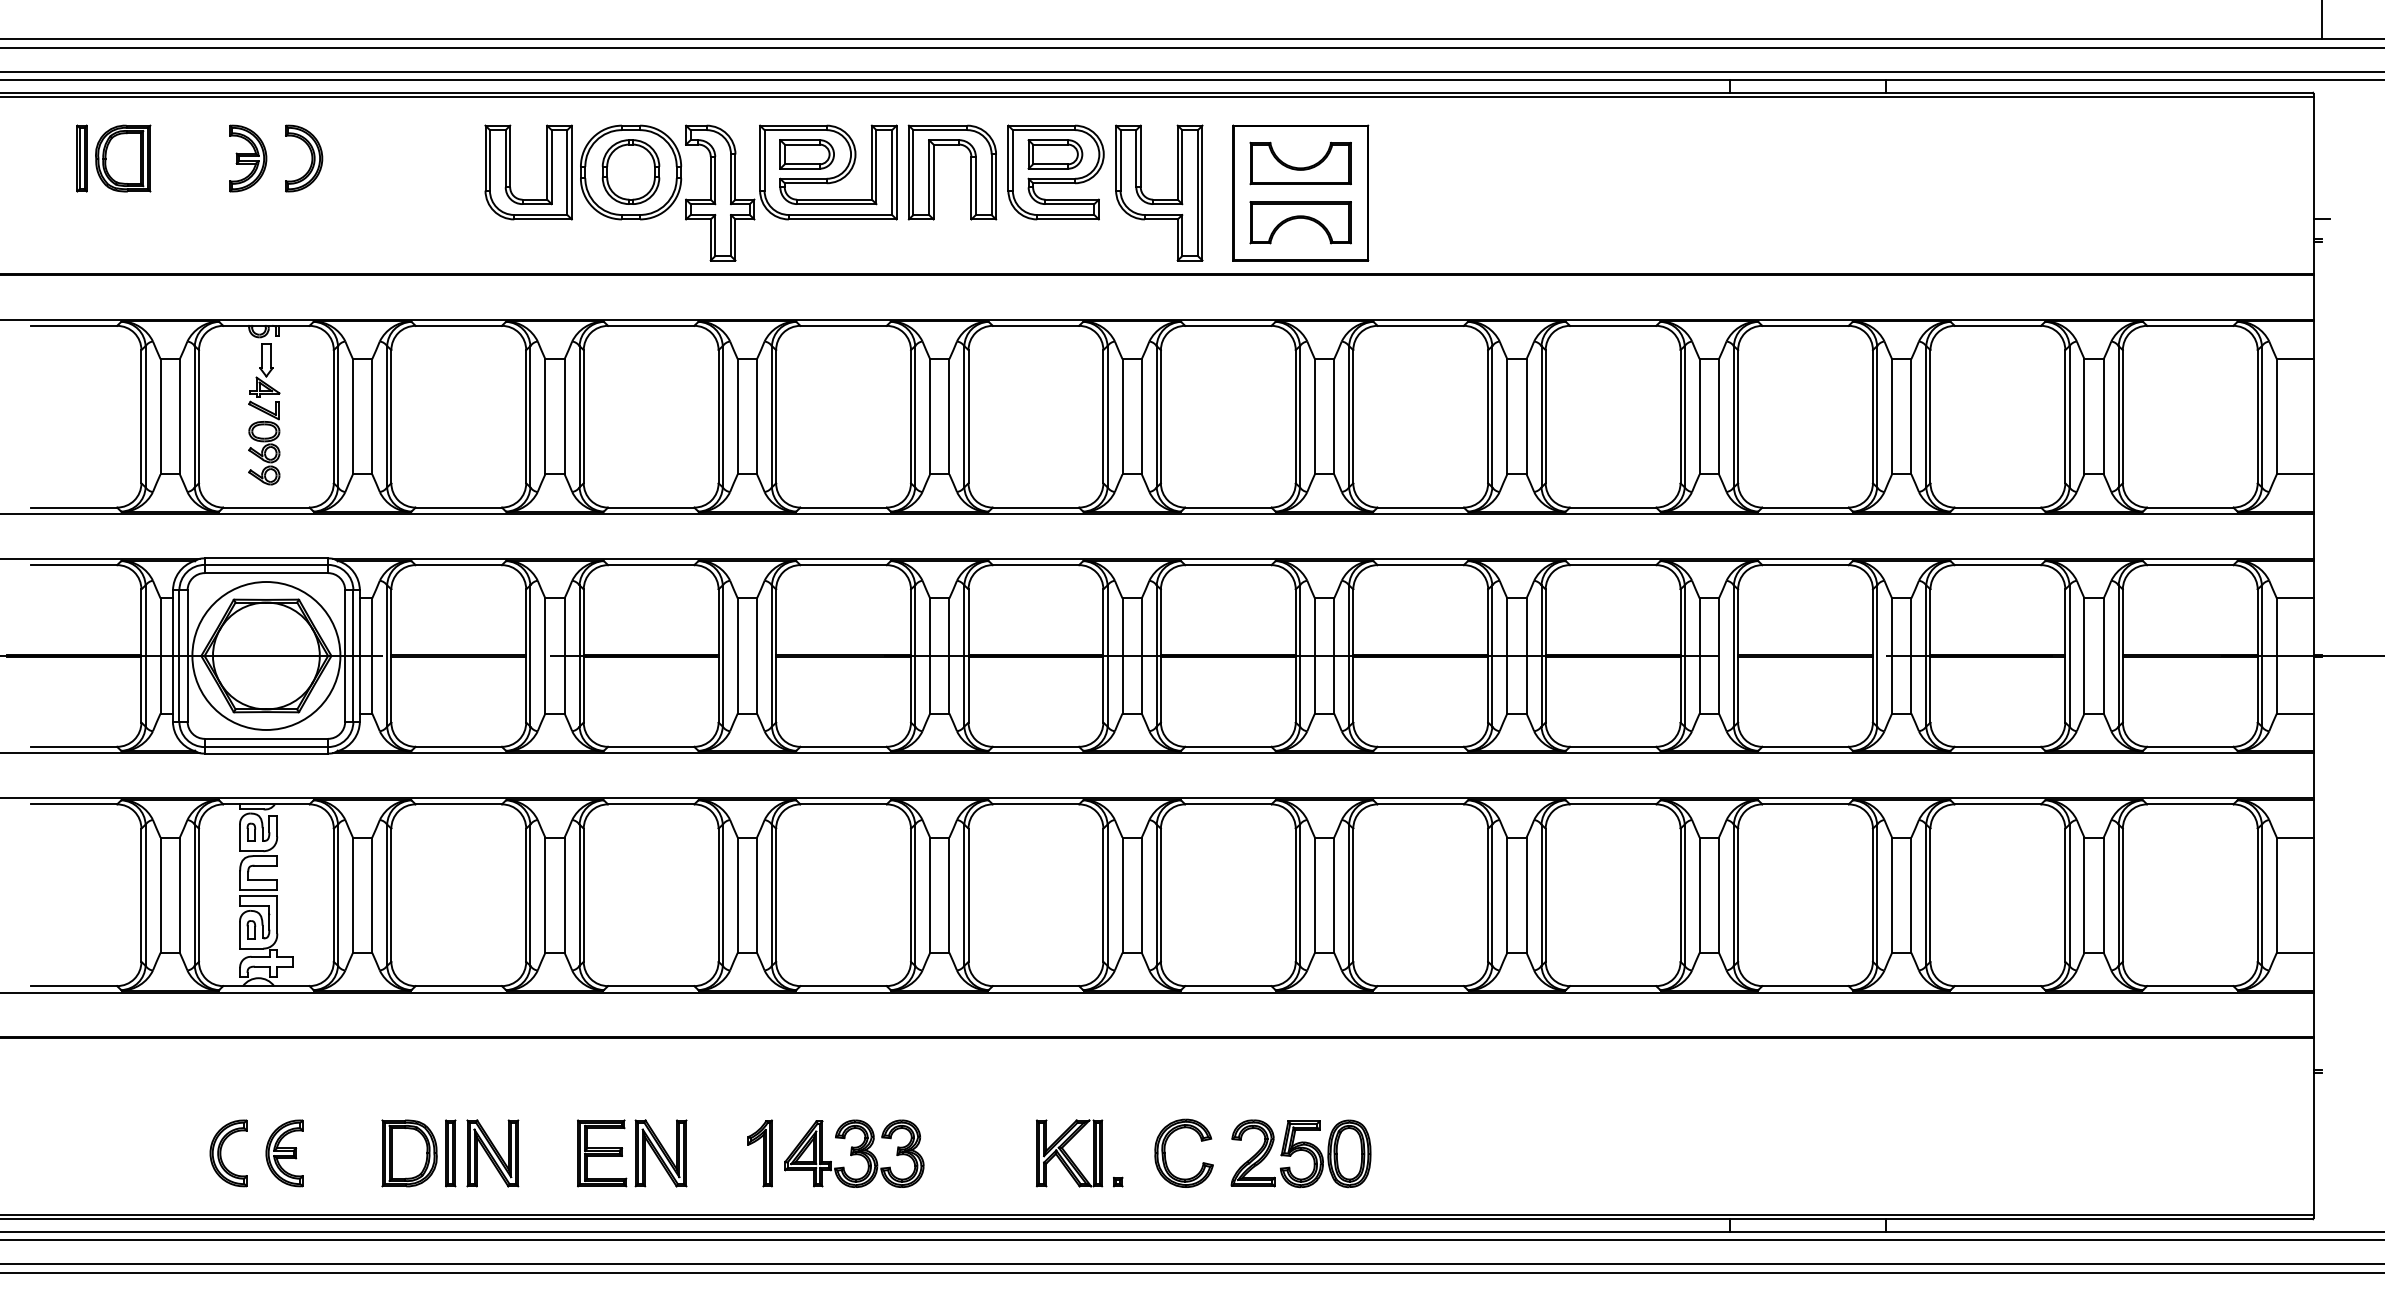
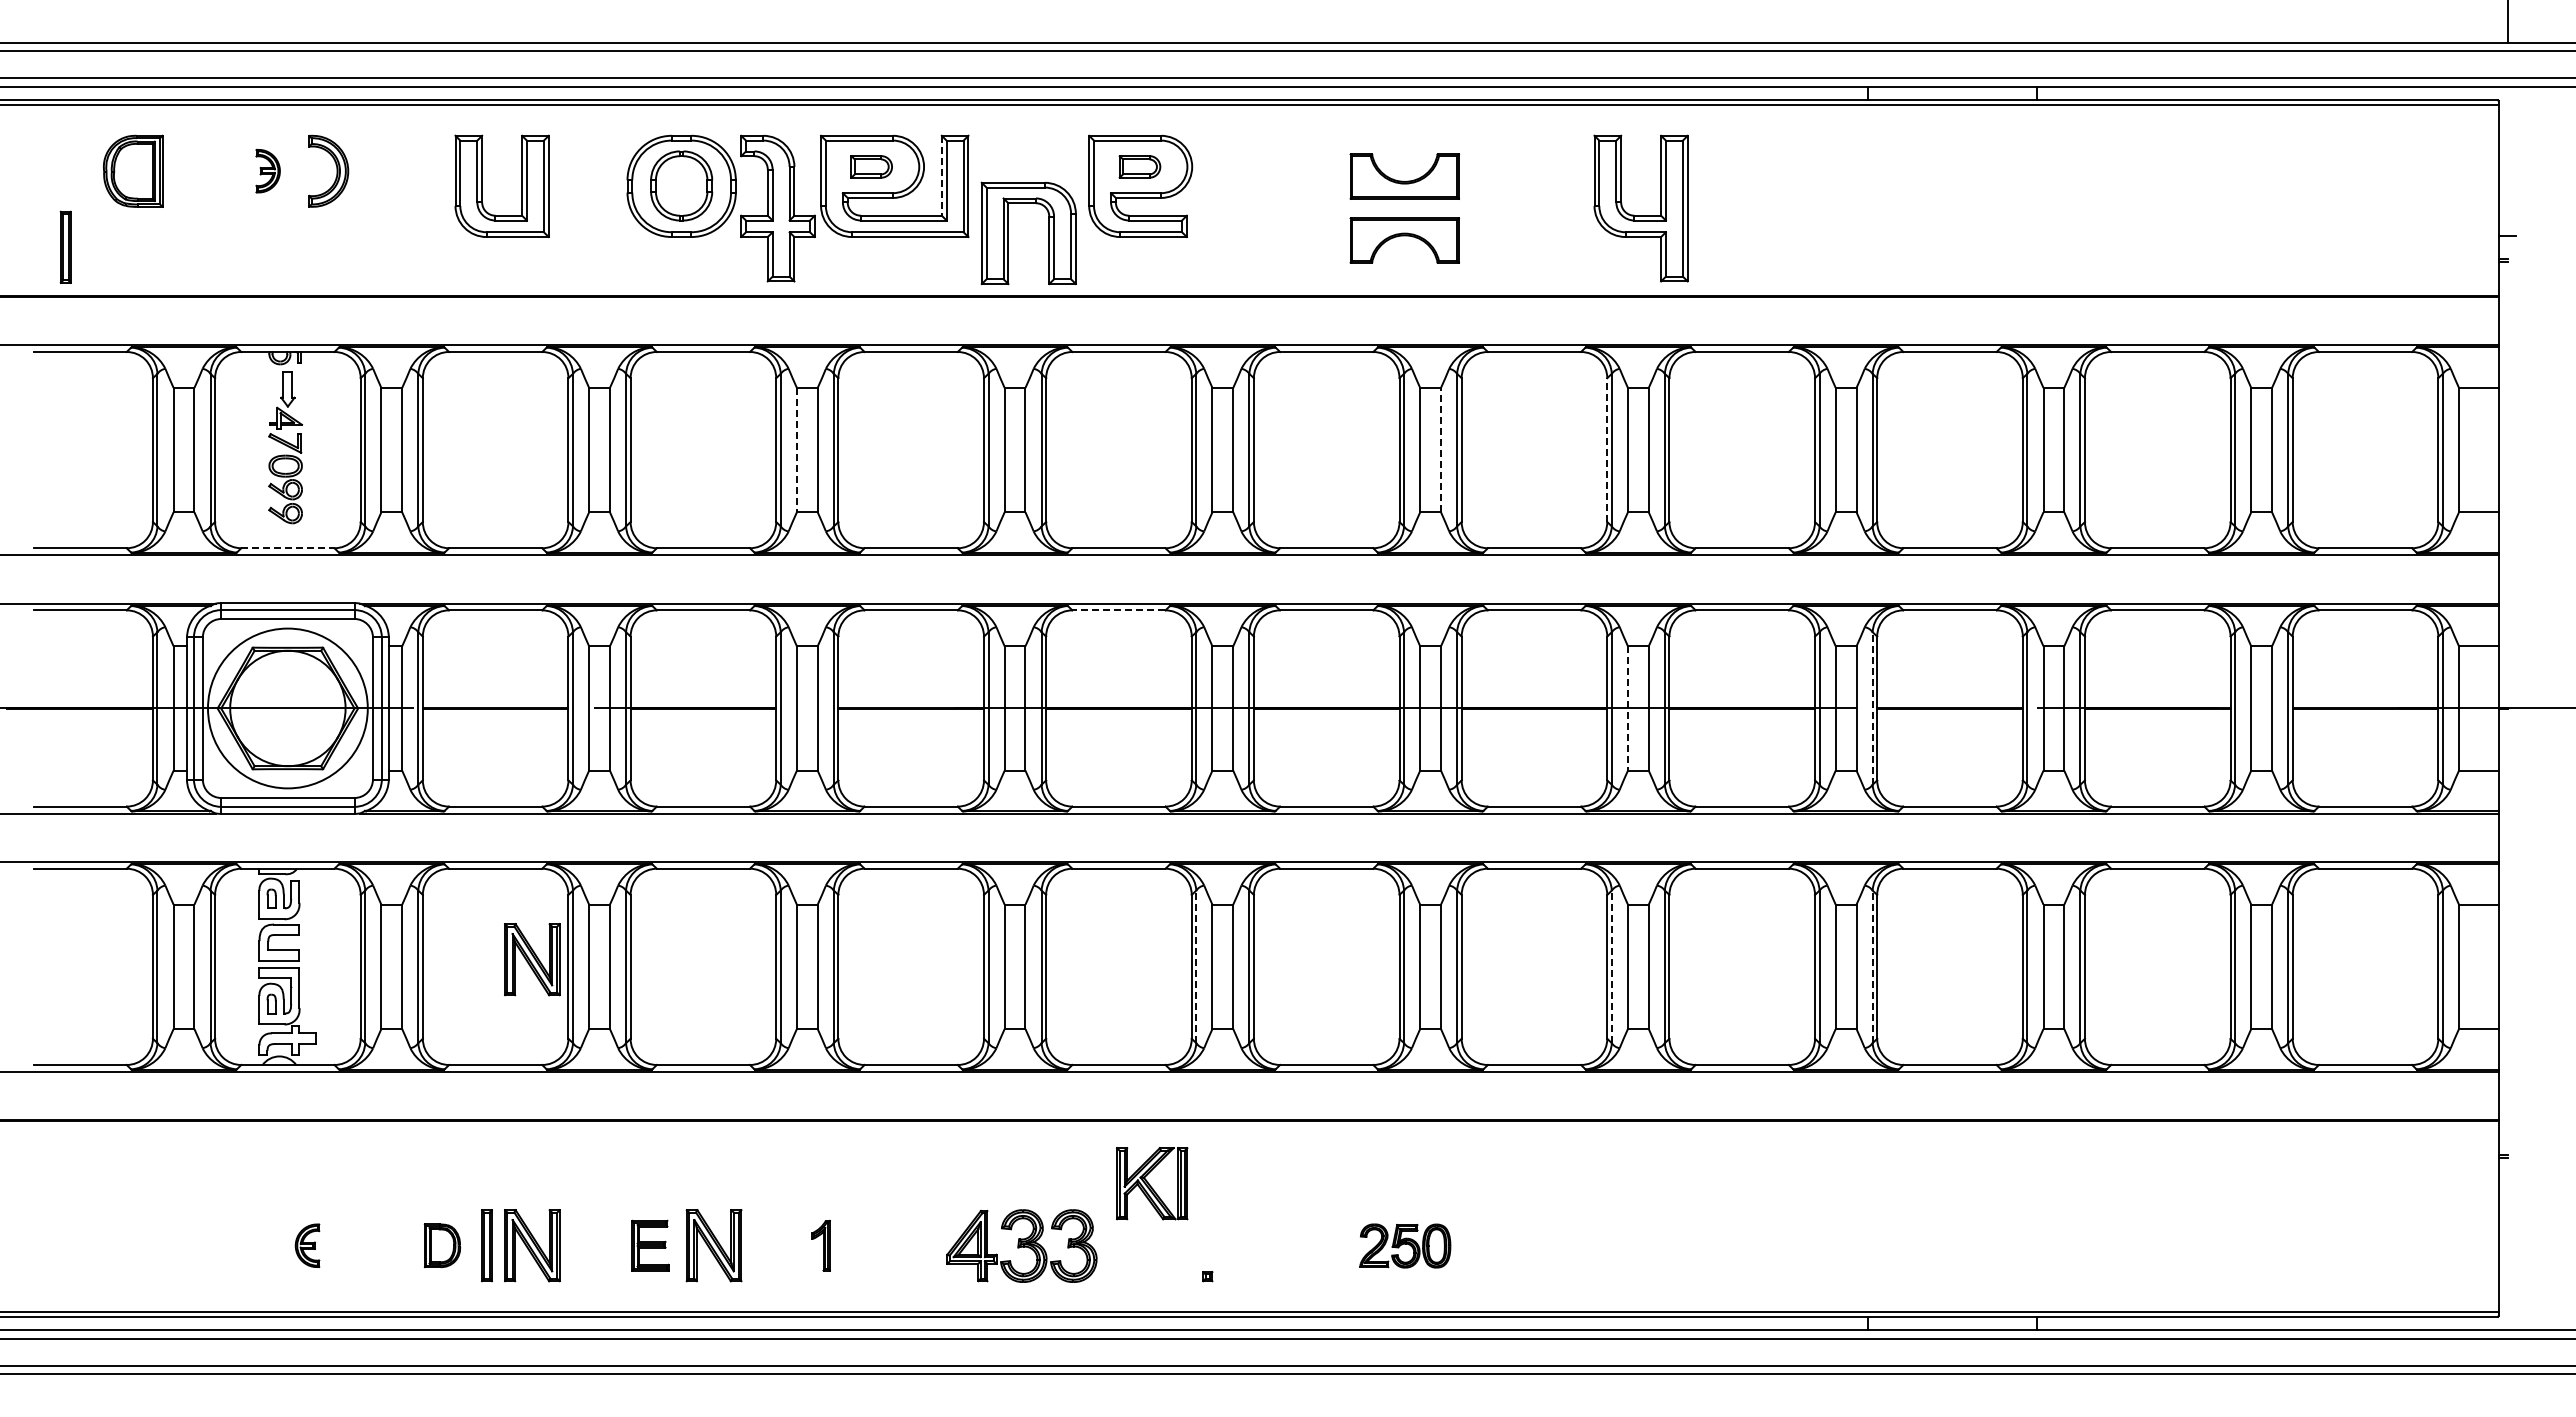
part: (806, 154) -> (871, 166), size x0.7
part: (1054, 154) -> (1139, 166), size x0.7
part: (81, 157) -> (65, 246), moved
part: (247, 157) -> (267, 170), size x0.6
line: (871, 162) -> (941, 175), solid -> dashed
part: (510, 172) -> (482, 186), moved
part: (933, 172) -> (1008, 233), moved
part: (1300, 192) -> (1404, 208), removed
part: (1158, 199) -> (1640, 215), moved
line: (1333, 416) -> (1440, 449), solid -> dashed
line: (737, 417) -> (796, 450), solid -> dashed
line: (1488, 417) -> (1607, 450), solid -> dashed
line: (266, 507) -> (287, 548), solid -> dashed
line: (1035, 565) -> (1118, 610), solid -> dashed
line: (1506, 656) -> (1627, 708), solid -> dashed
line: (1733, 656) -> (1872, 708), solid -> dashed
part: (492, 888) -> (532, 959), added
line: (1107, 894) -> (1196, 966), solid -> dashed
line: (1492, 894) -> (1611, 966), solid -> dashed
line: (1733, 894) -> (1872, 966), solid -> dashed
part: (221, 1153) -> (239, 1245), removed
part: (284, 1153) -> (307, 1245), size x0.6
part: (409, 1153) -> (442, 1245), size x0.6
part: (602, 1153) -> (650, 1245), size x0.7
part: (759, 1153) -> (820, 1245), size x0.7
part: (854, 1153) -> (1021, 1245), moved
part: (1069, 1153) -> (1152, 1183), moved
part: (1301, 1153) -> (1405, 1245), size x0.6
part: (1166, 1154) -> (1259, 1246), removed

